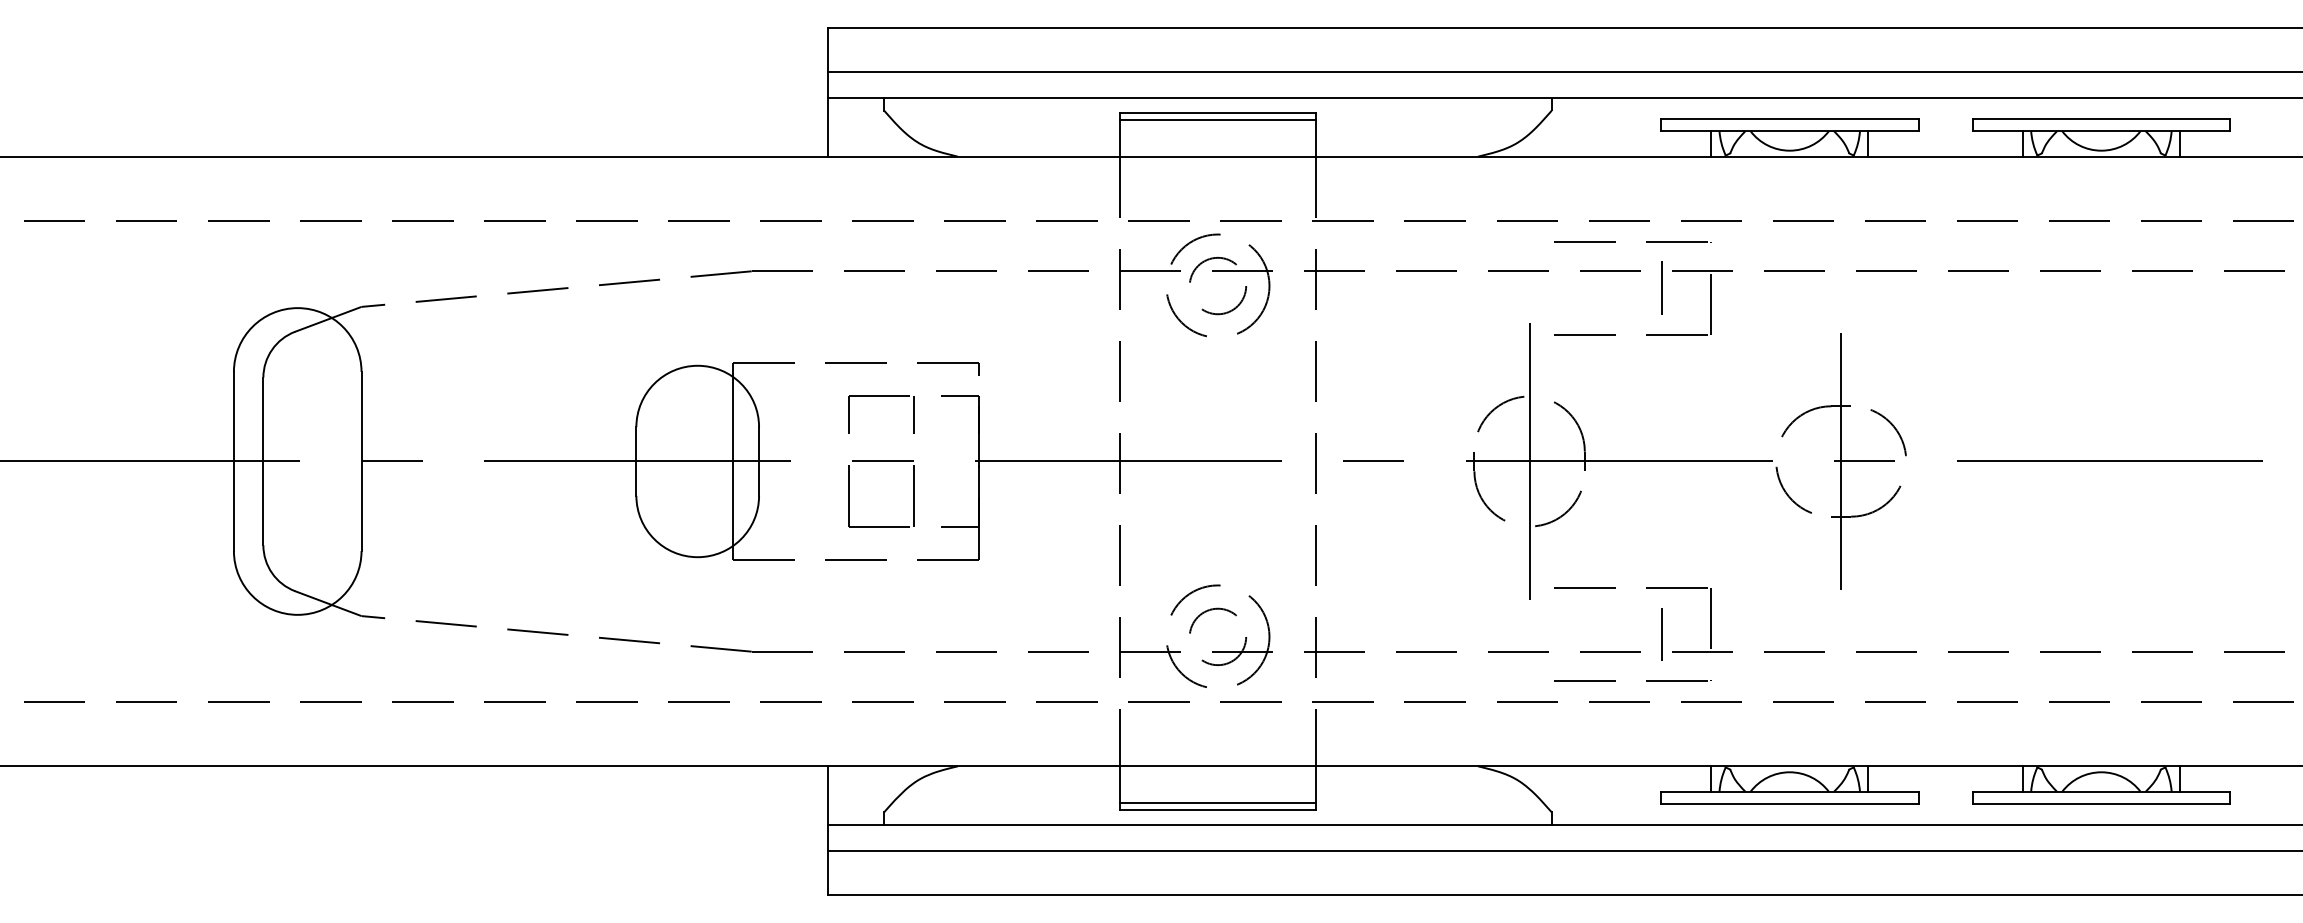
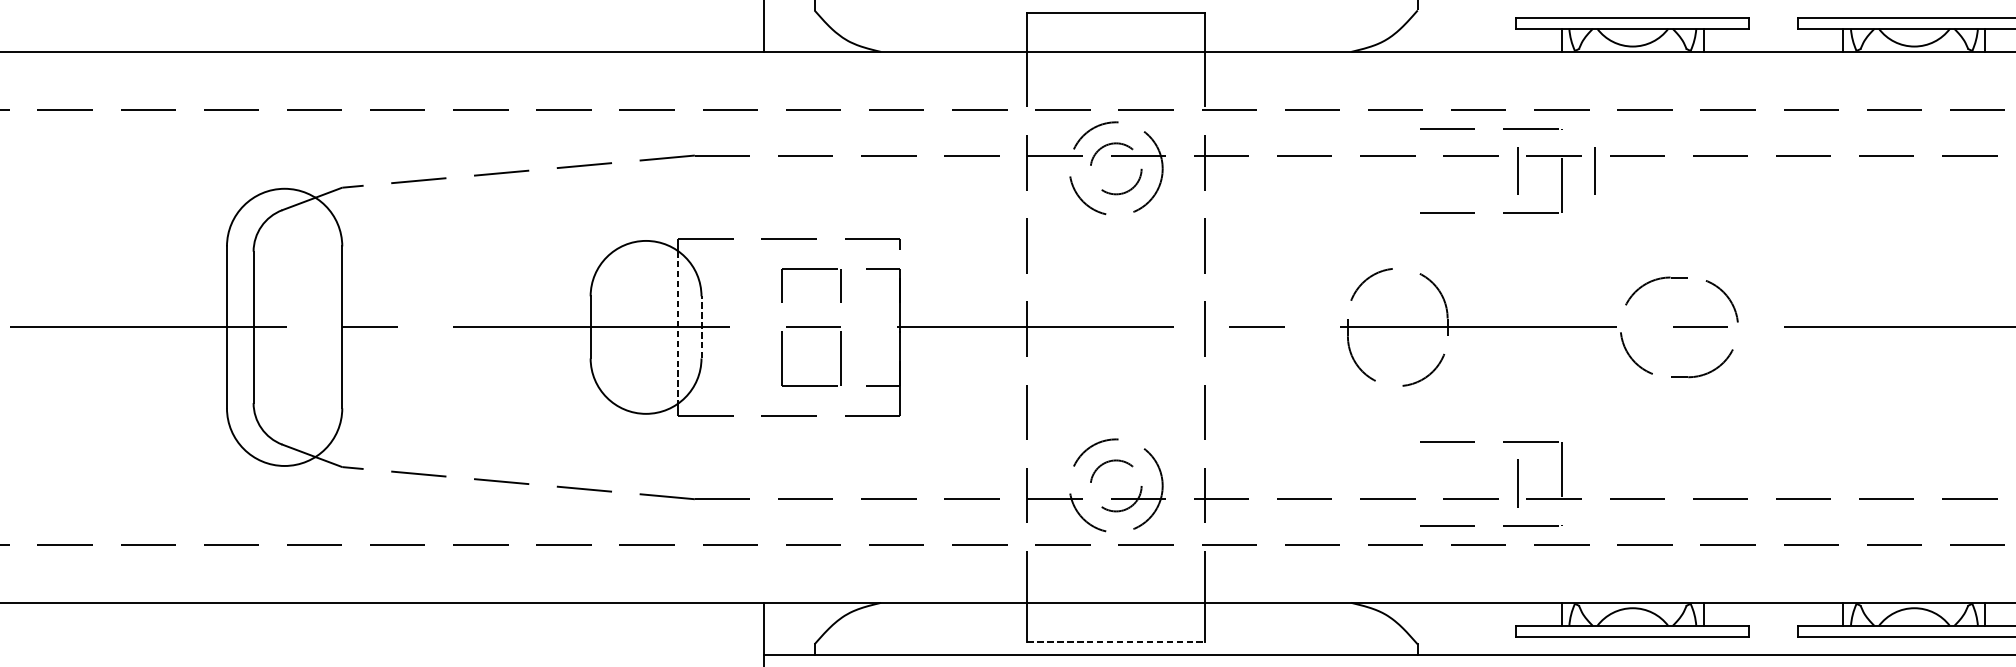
line: (1217, 120) -> (1115, 19), removed
line: (1747, 287) -> (1594, 170), added
line: (759, 461) -> (701, 327), solid -> dashed
line: (1529, 461) -> (1397, 327), removed
line: (1841, 461) -> (1679, 327), removed
line: (733, 462) -> (678, 328), solid -> dashed
line: (1217, 802) -> (1115, 635), removed
line: (1218, 809) -> (1116, 641), solid -> dashed

